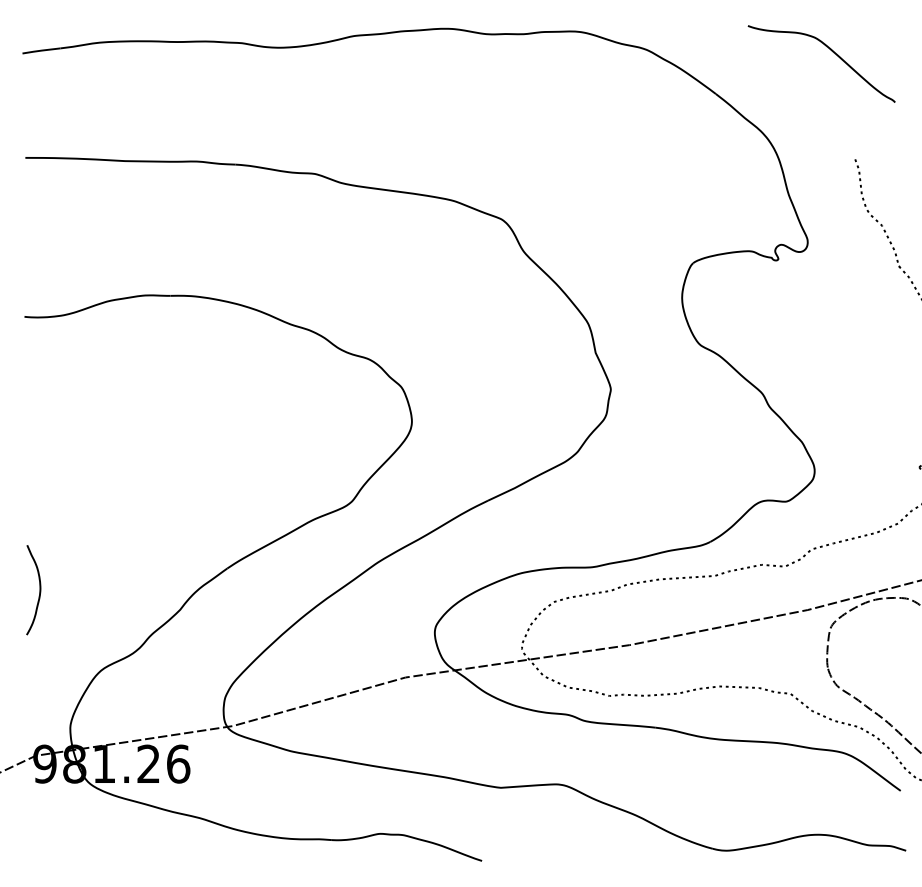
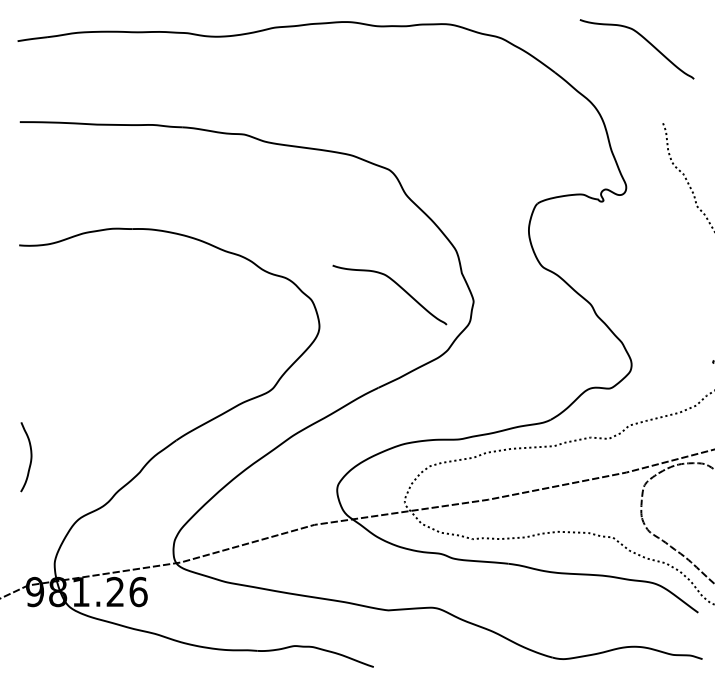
curve: (513, 369) -> (398, 286), added

